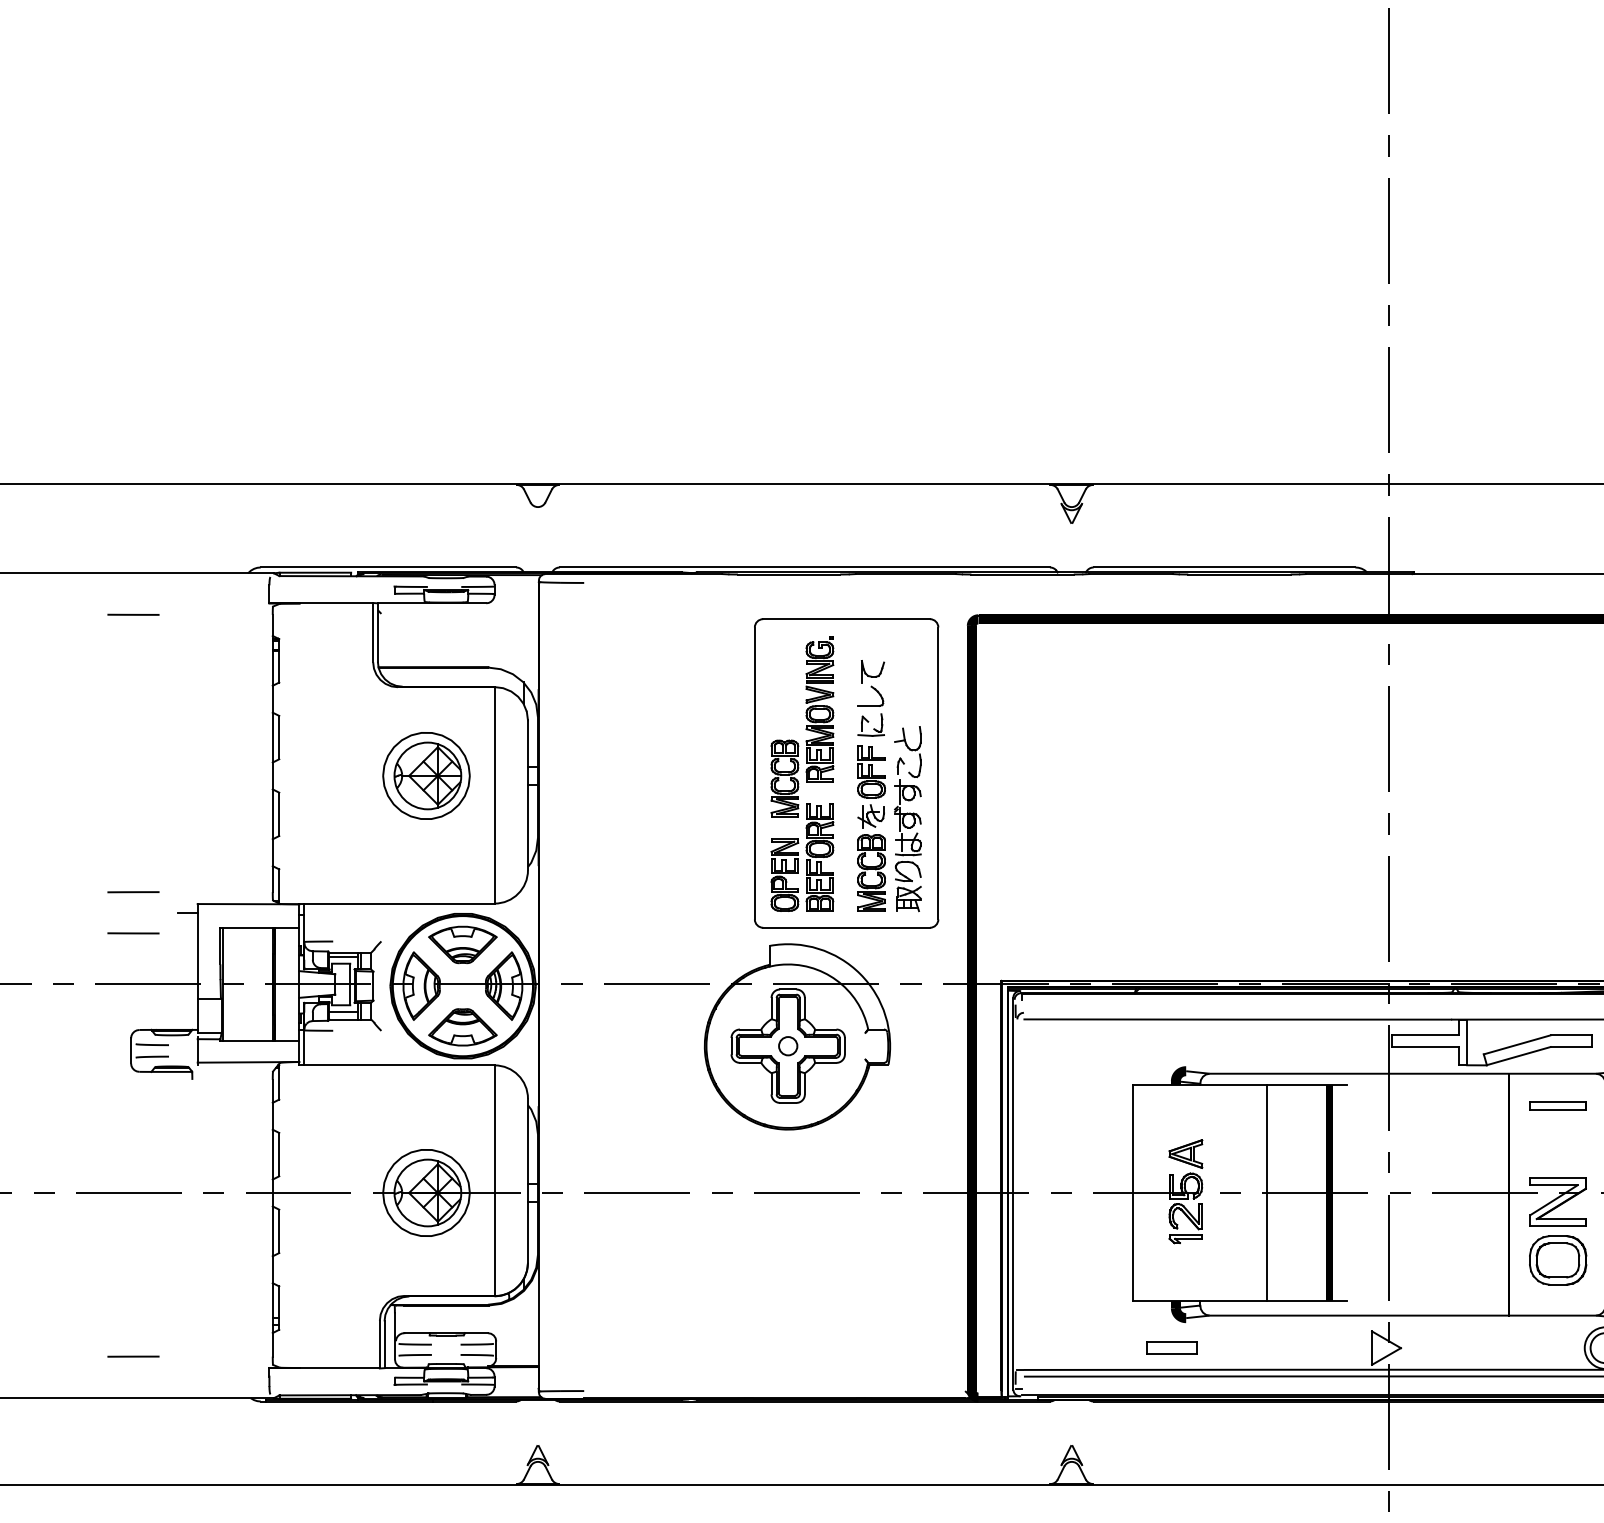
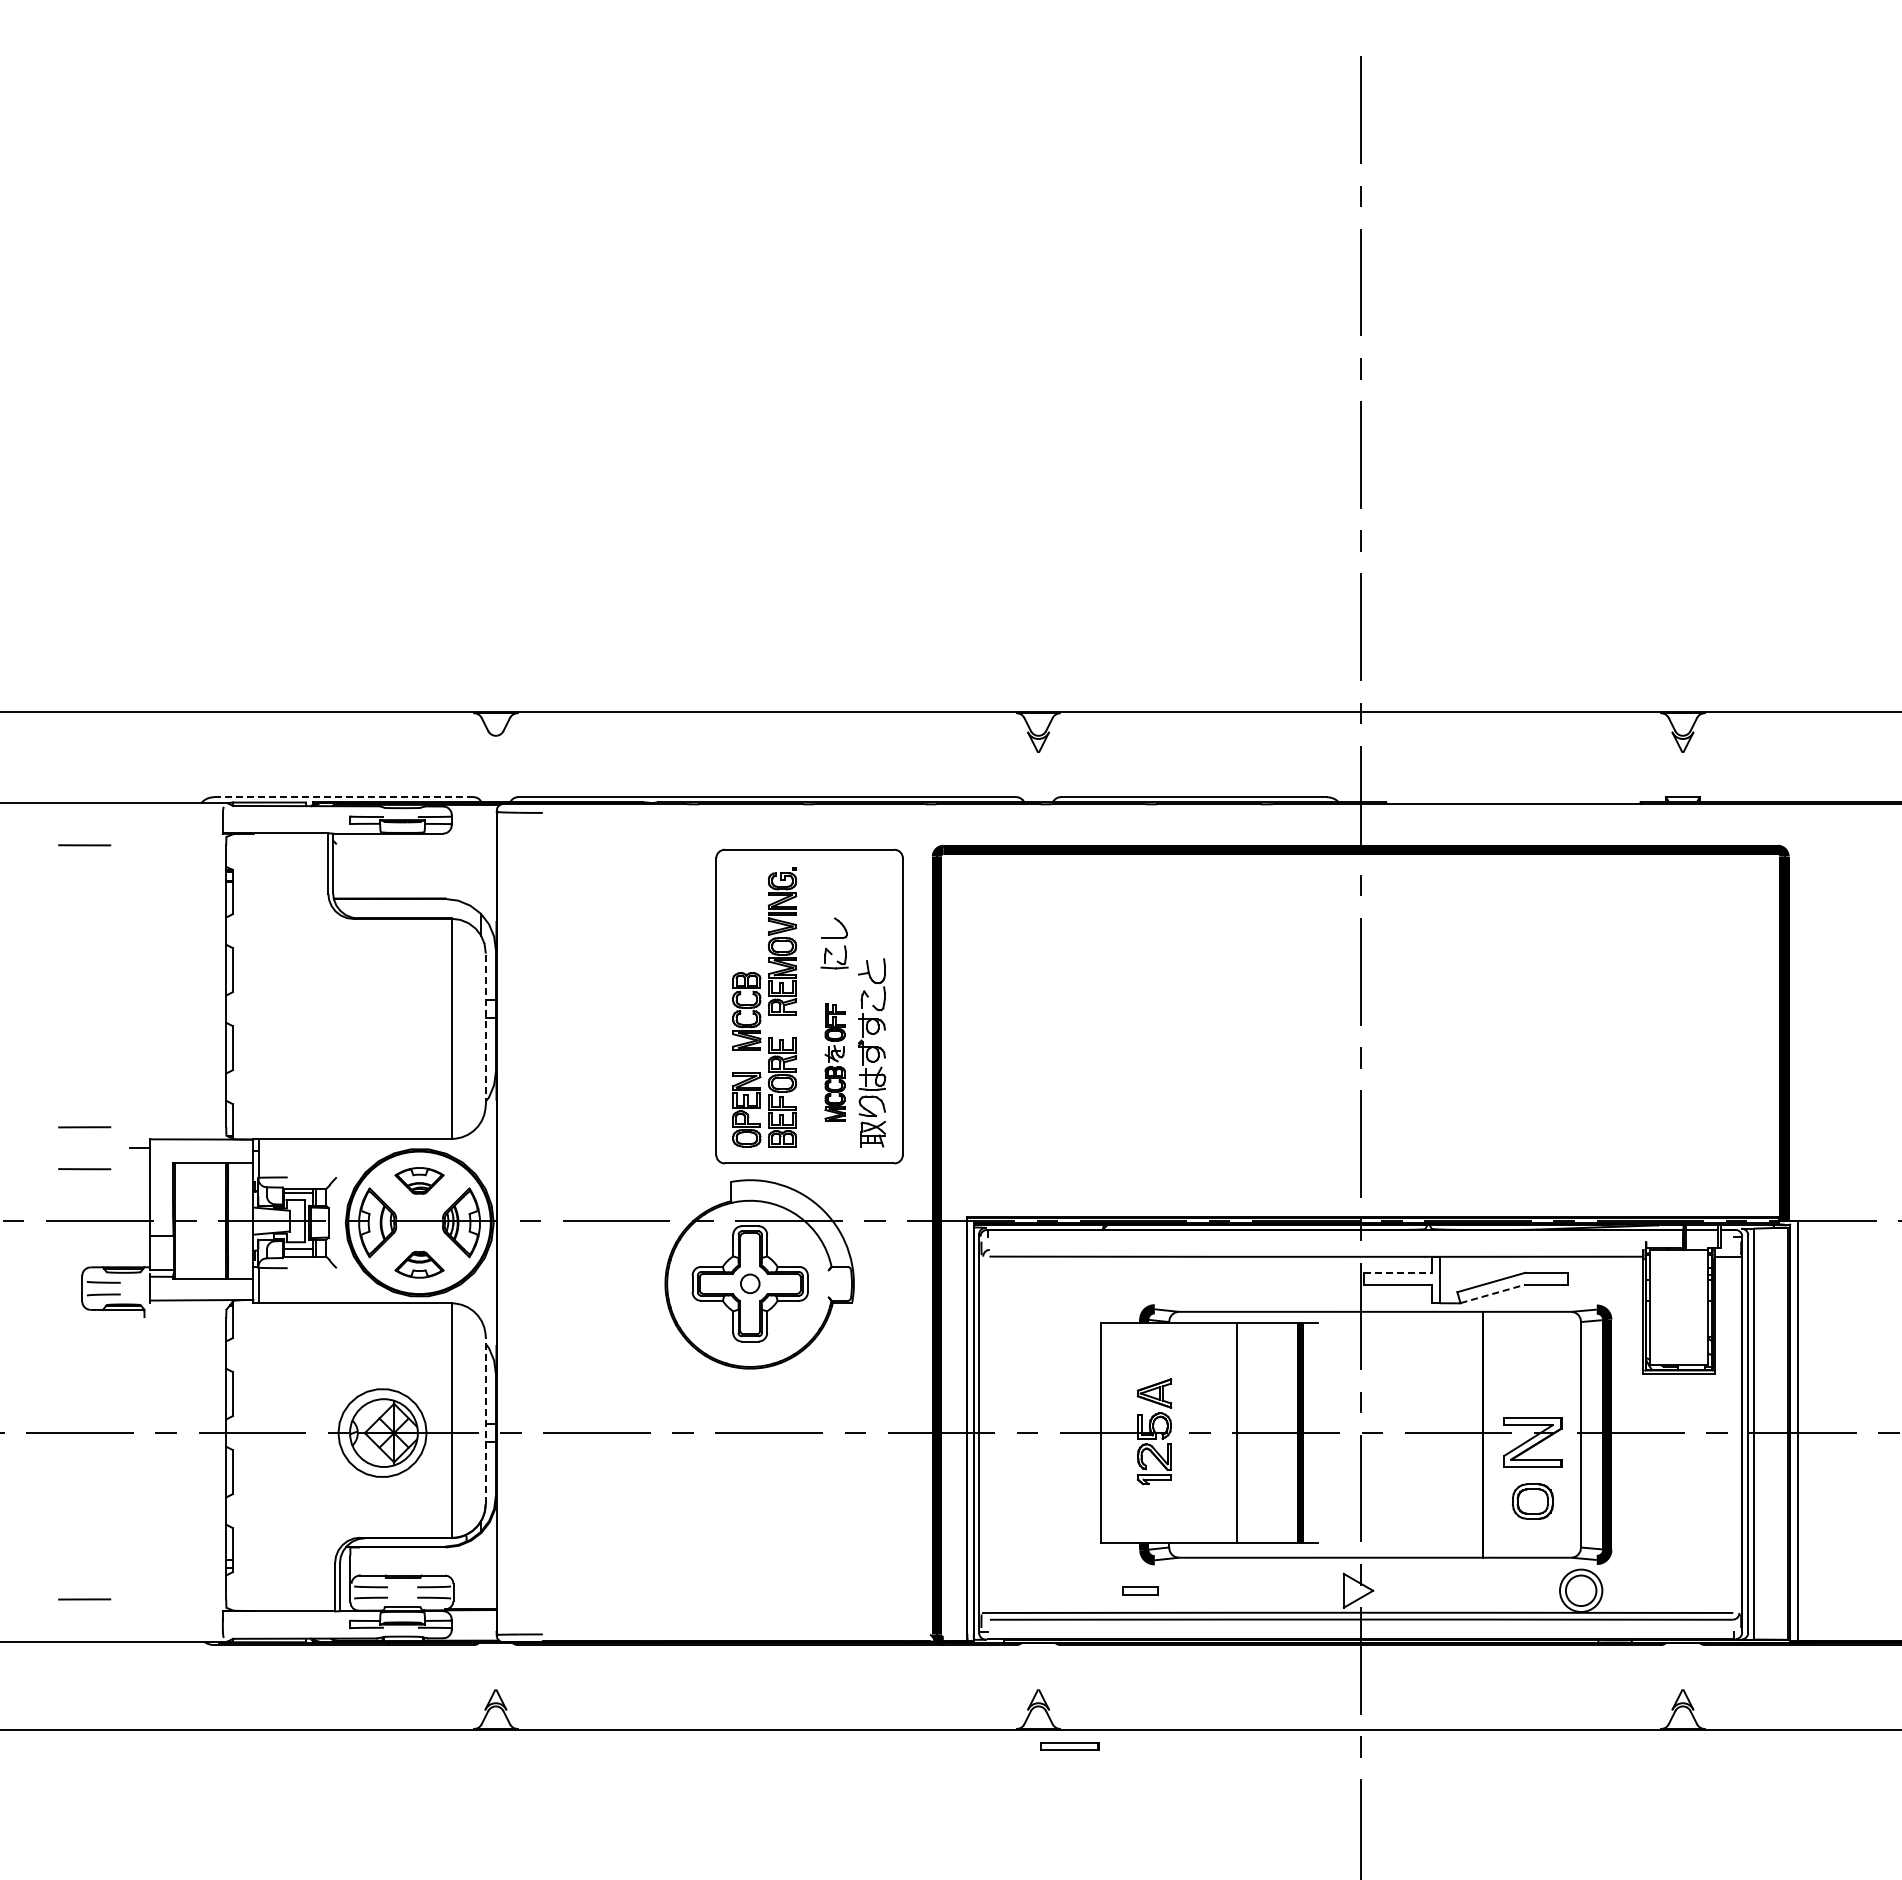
line: (388, 567) -> (343, 797), solid -> dashed
part: (873, 672) -> (836, 903), removed
part: (426, 775) -> (382, 1008), removed
line: (527, 795) -> (485, 1028), solid -> dashed
part: (871, 828) -> (834, 1062), size x0.7
part: (462, 944) -> (419, 1180), size x0.7
part: (462, 1027) -> (419, 1264), size x0.7
line: (1425, 1035) -> (1398, 1272), solid -> dashed
line: (1518, 1055) -> (1492, 1293), solid -> dashed
part: (1557, 1105) -> (1069, 1746), moved
line: (527, 1180) -> (485, 1420), solid -> dashed
part: (1557, 1260) -> (1532, 1501), size x0.7
part: (1172, 1347) -> (1140, 1590), size x0.7

